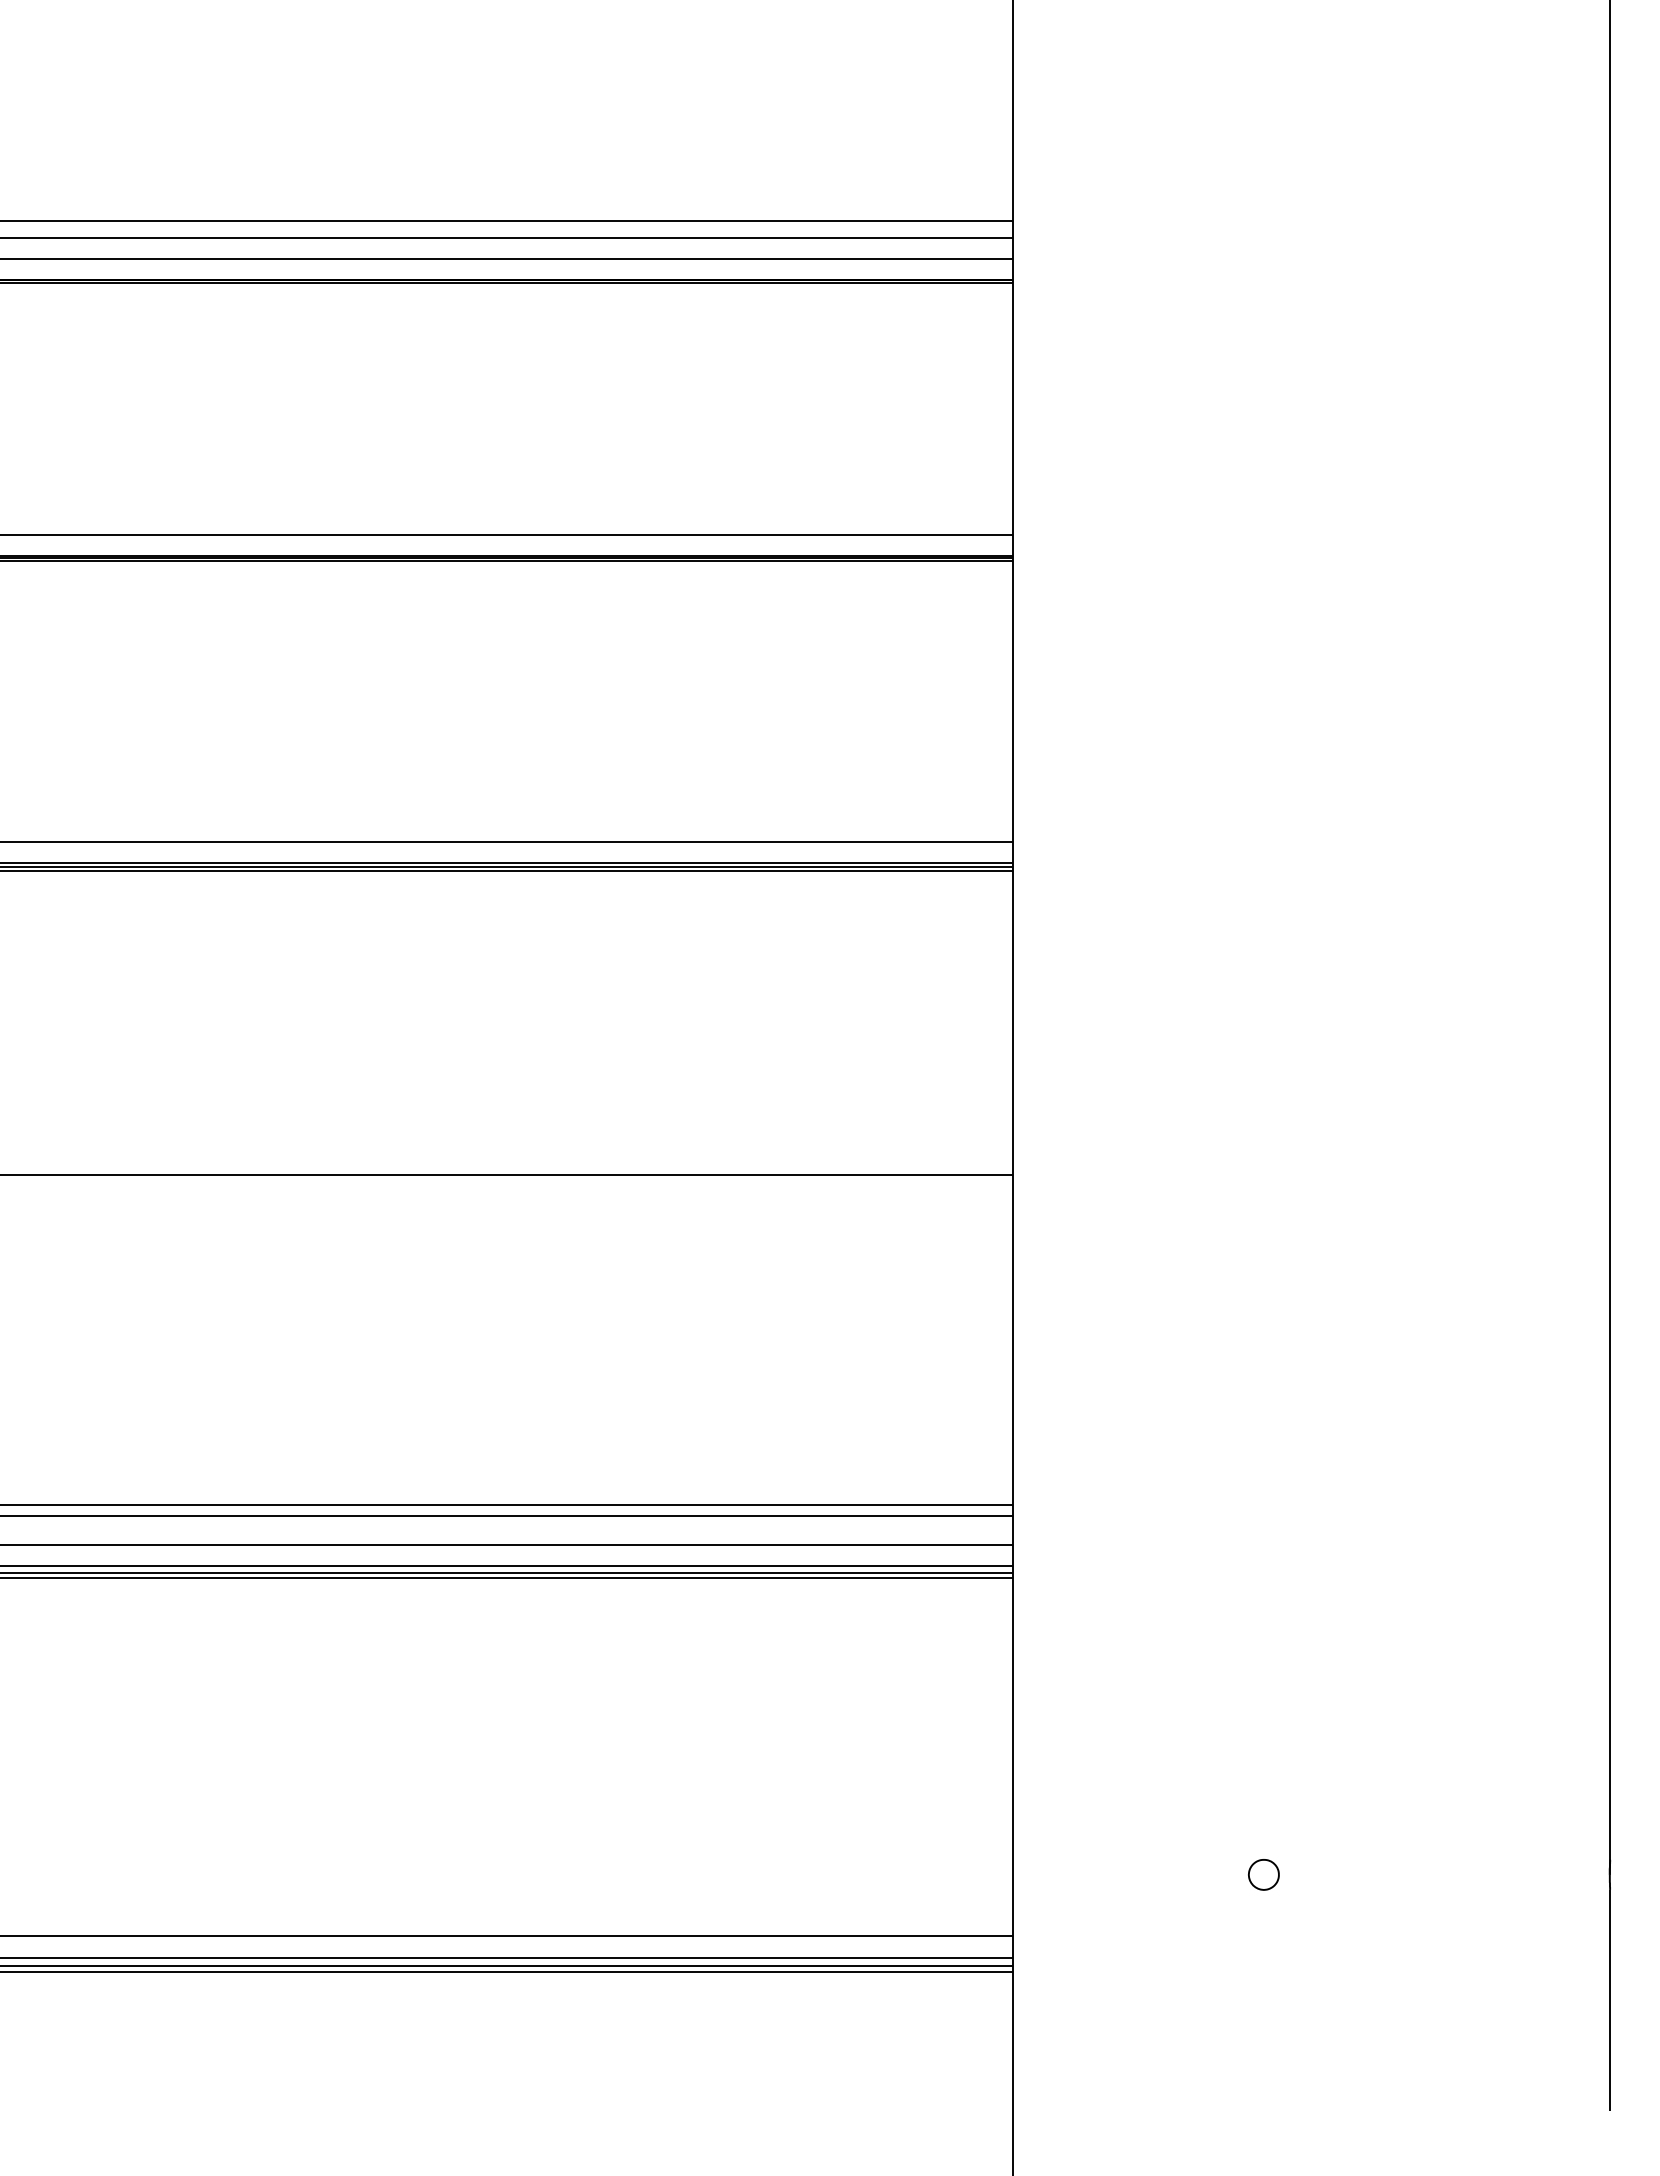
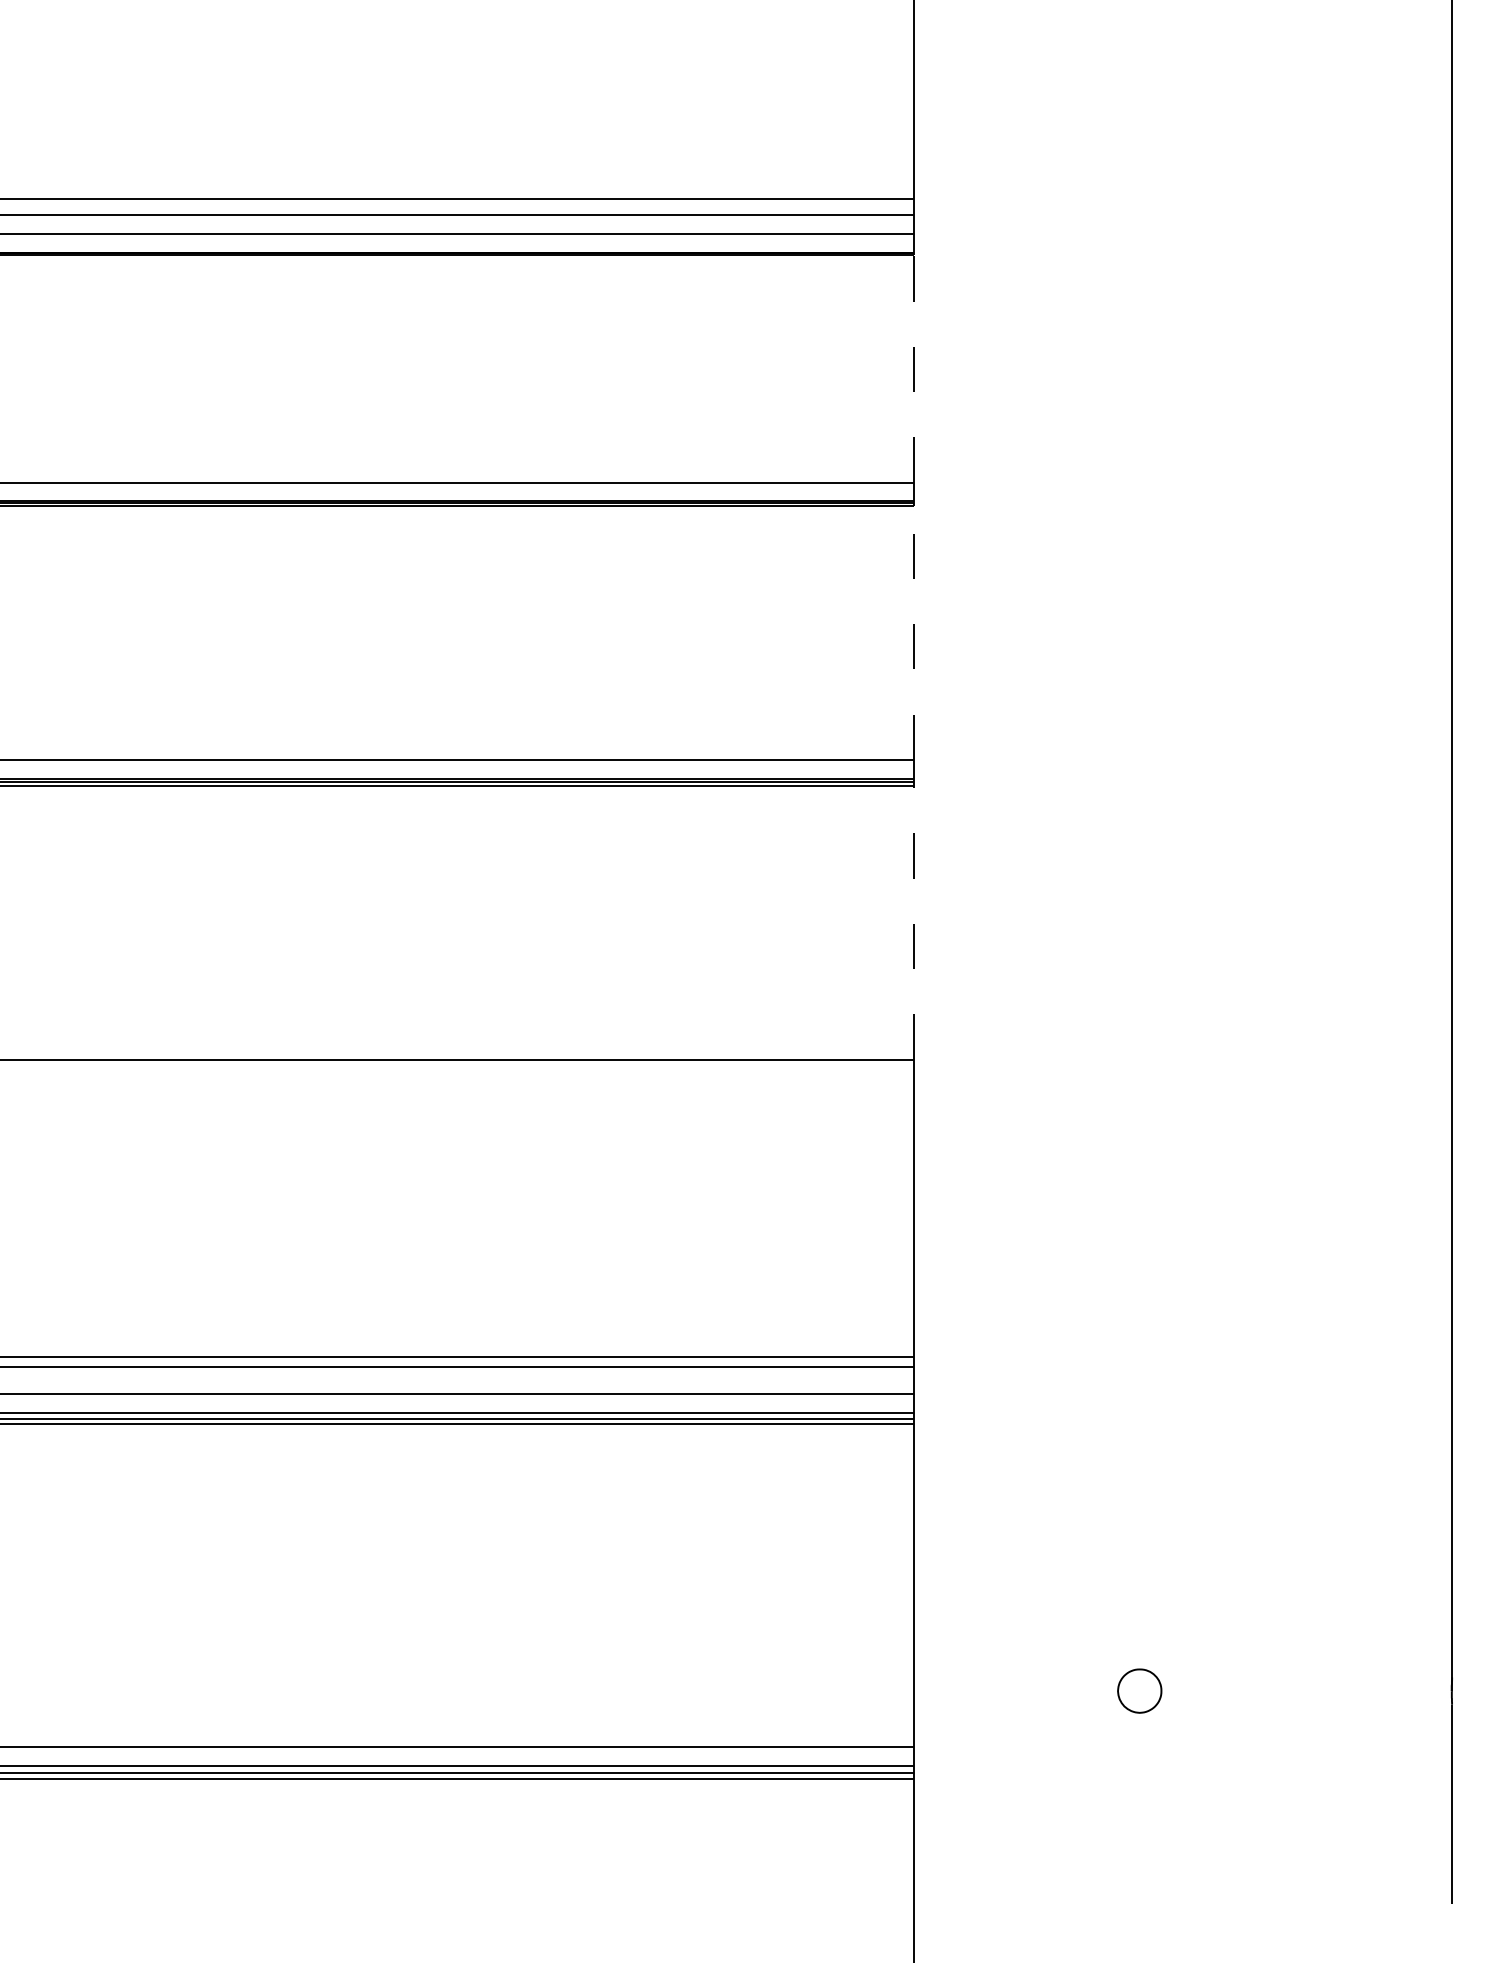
line: (1012, 408) -> (913, 368), solid -> dashed
line: (1012, 701) -> (913, 632), solid -> dashed
line: (1012, 1022) -> (913, 922), solid -> dashed
part: (1263, 1874) -> (1139, 1690), size x1.6

